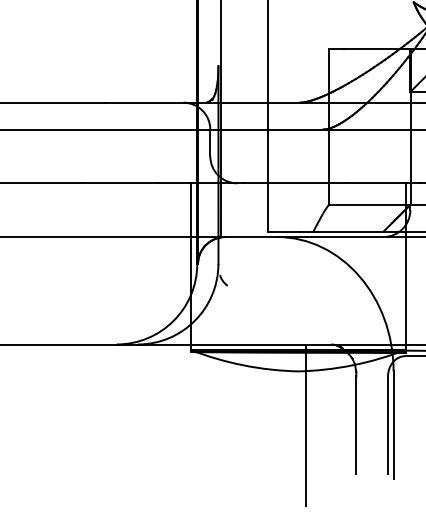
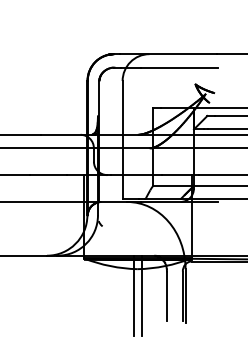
line: (289, 424) -> (133, 295), added

